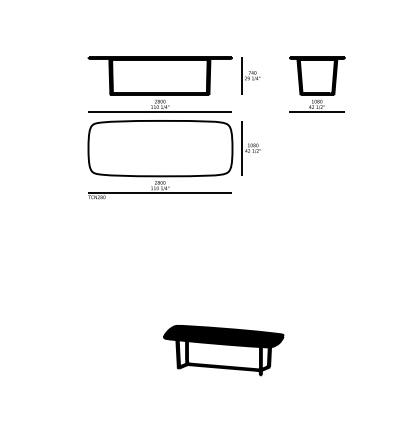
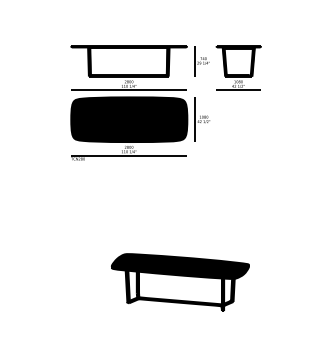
part: (317, 83) -> (238, 67), moved
fill: (160, 148) -> (129, 119), added
part: (223, 350) -> (180, 282), size x1.43

